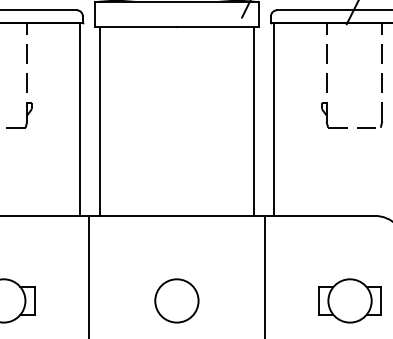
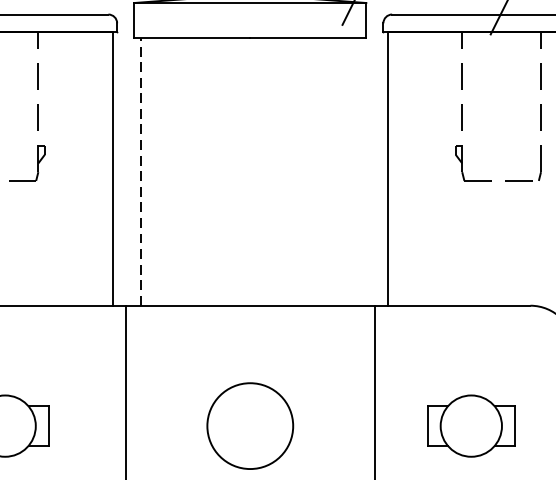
line: (254, 120) -> (360, 170), removed
line: (99, 121) -> (140, 172), solid -> dashed
circle: (176, 300) -> (249, 425), size x1.4
part: (349, 300) -> (470, 425), moved

